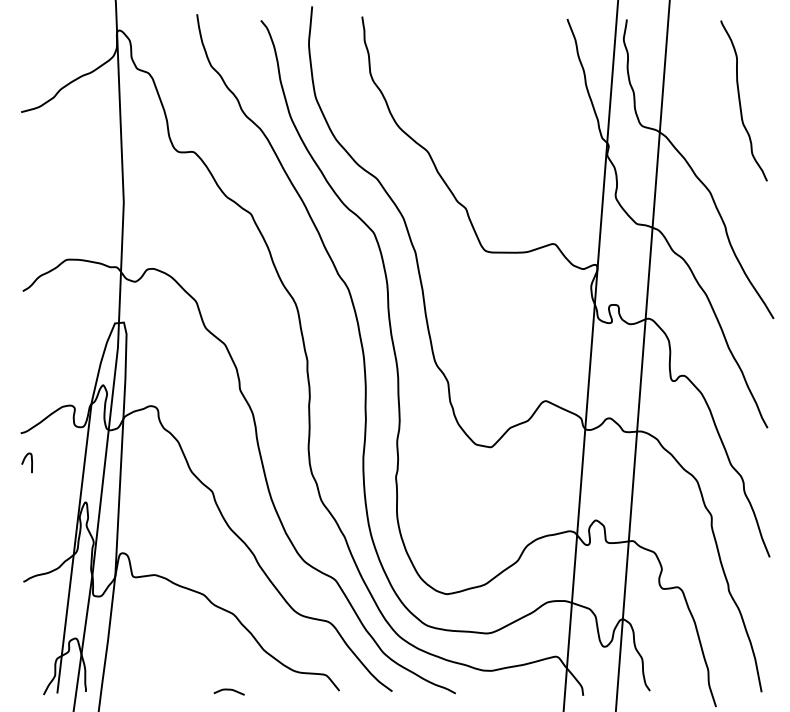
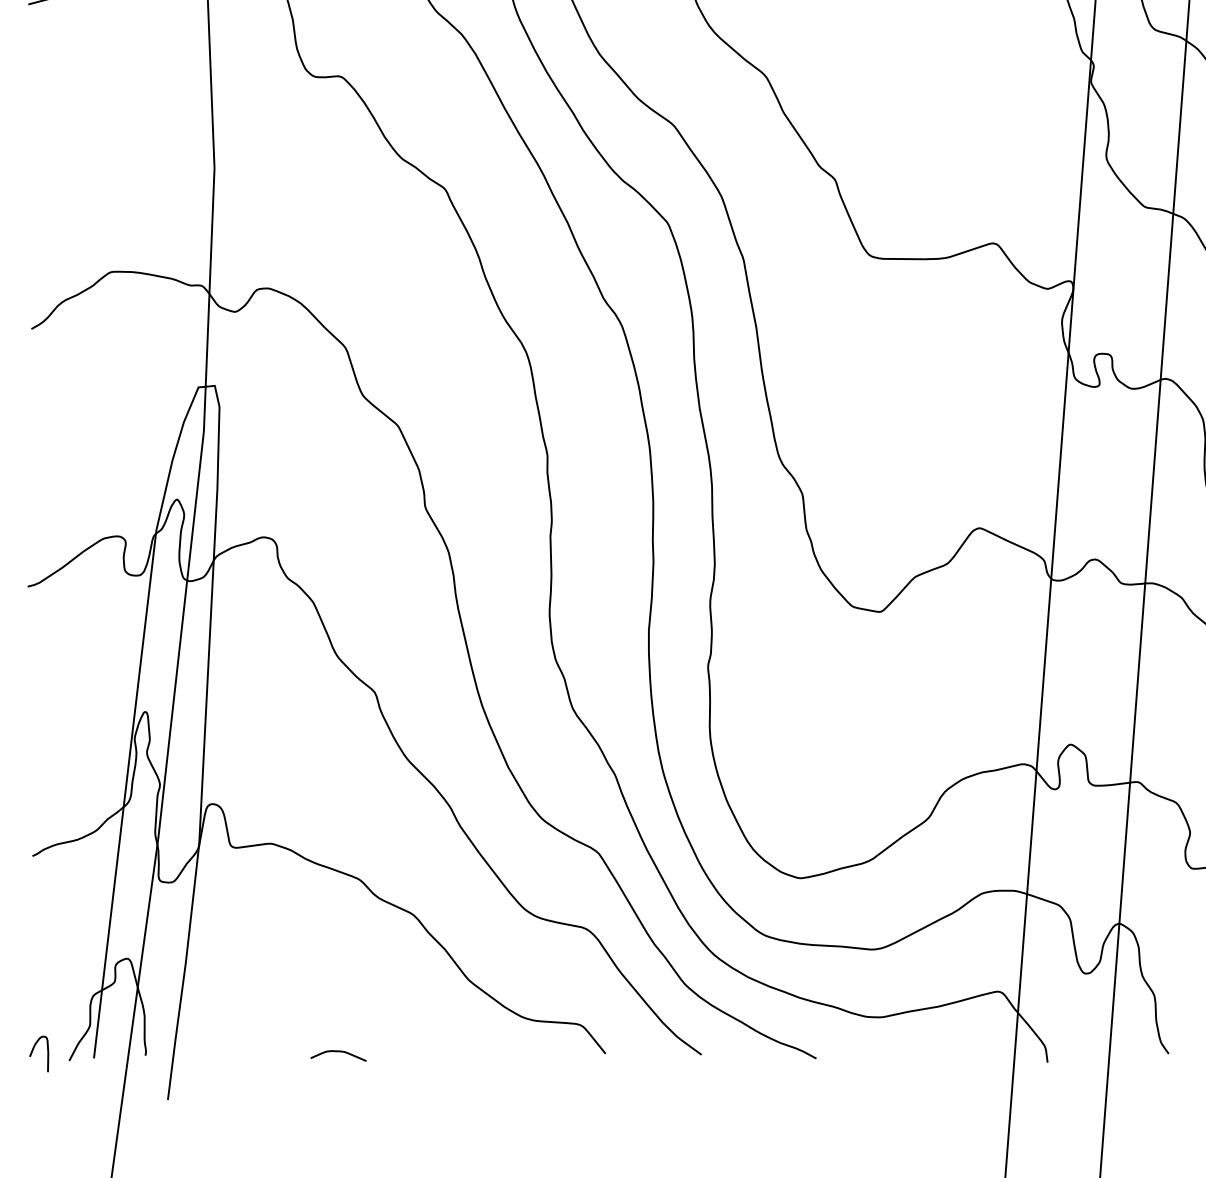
curve: (24, 461) -> (34, 1051), moved
curve: (228, 690) -> (337, 1052), moved

